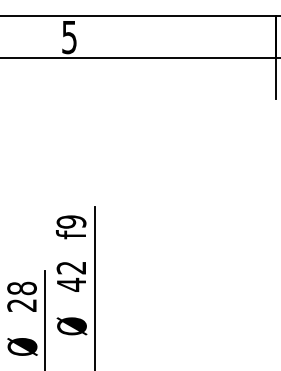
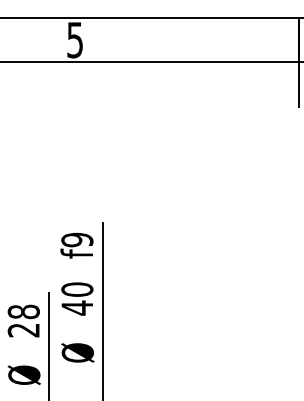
text: (71, 267) -> (77, 289), 42 -> 40

